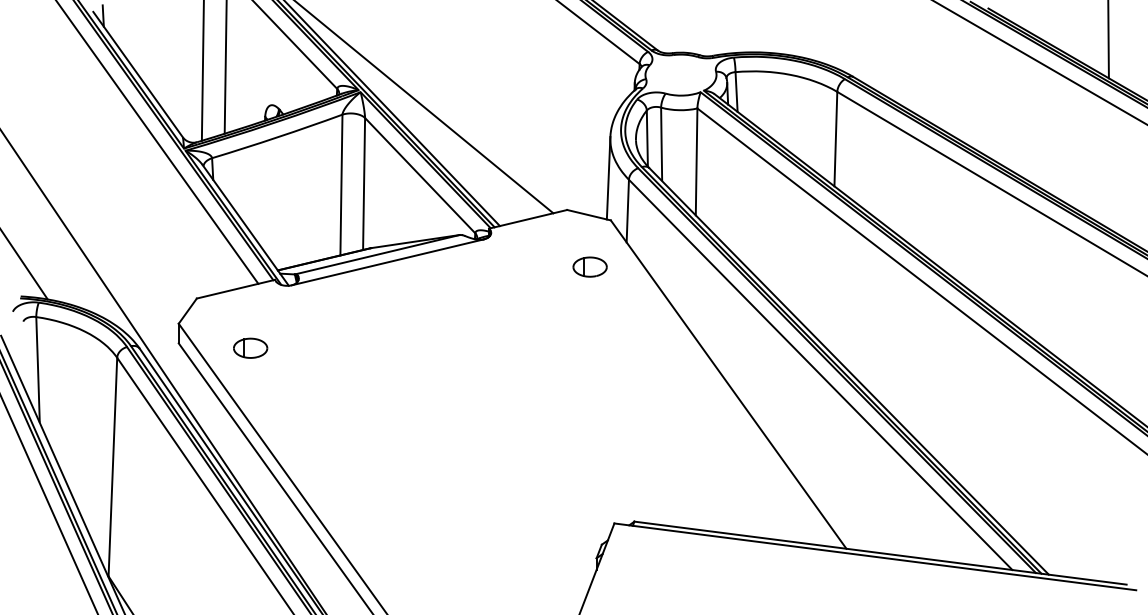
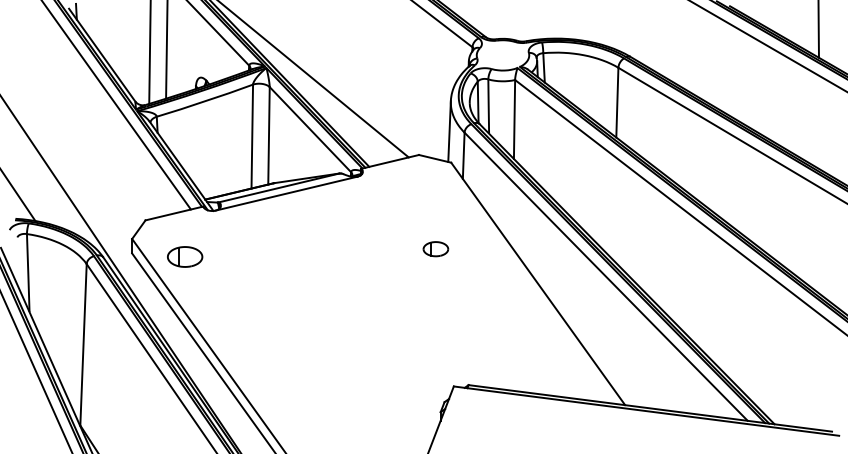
part: (589, 267) -> (435, 249), moved
part: (250, 348) -> (185, 257), size x1.4

